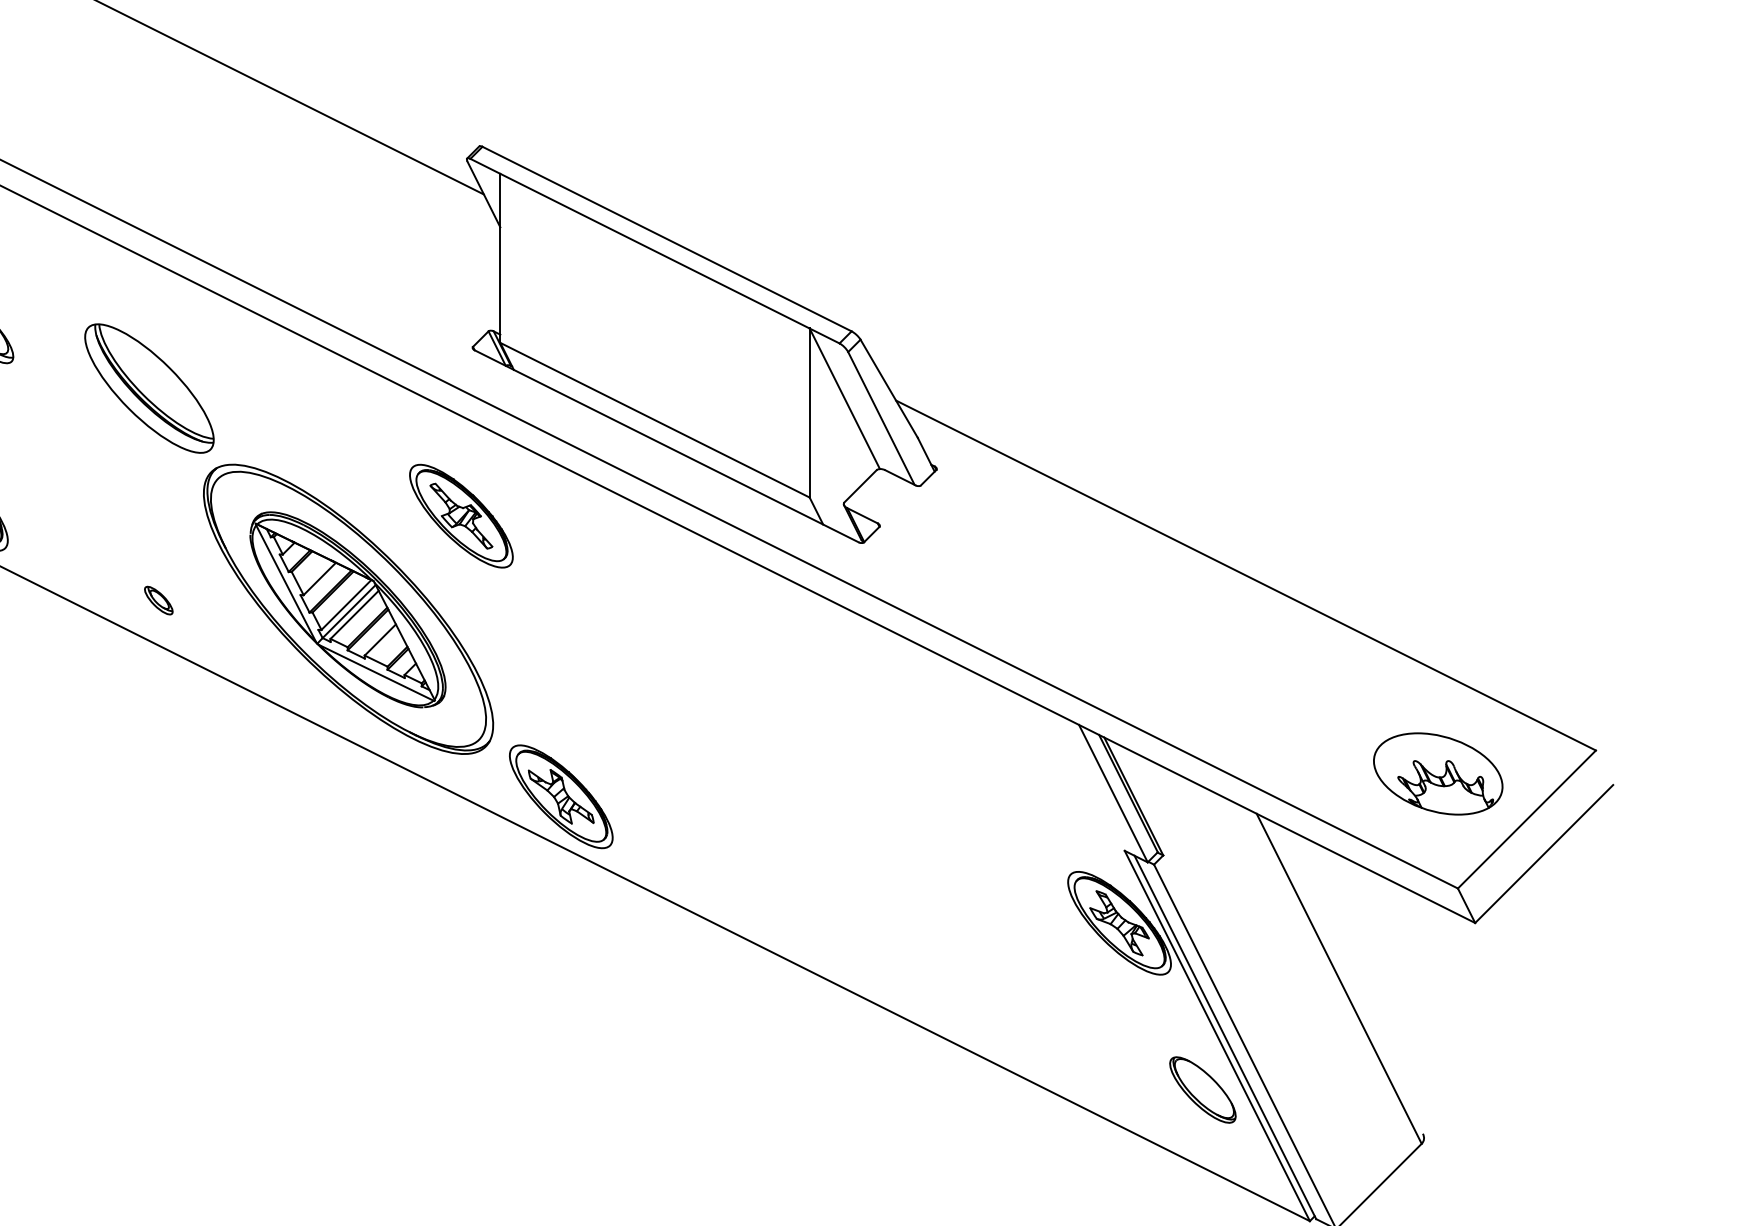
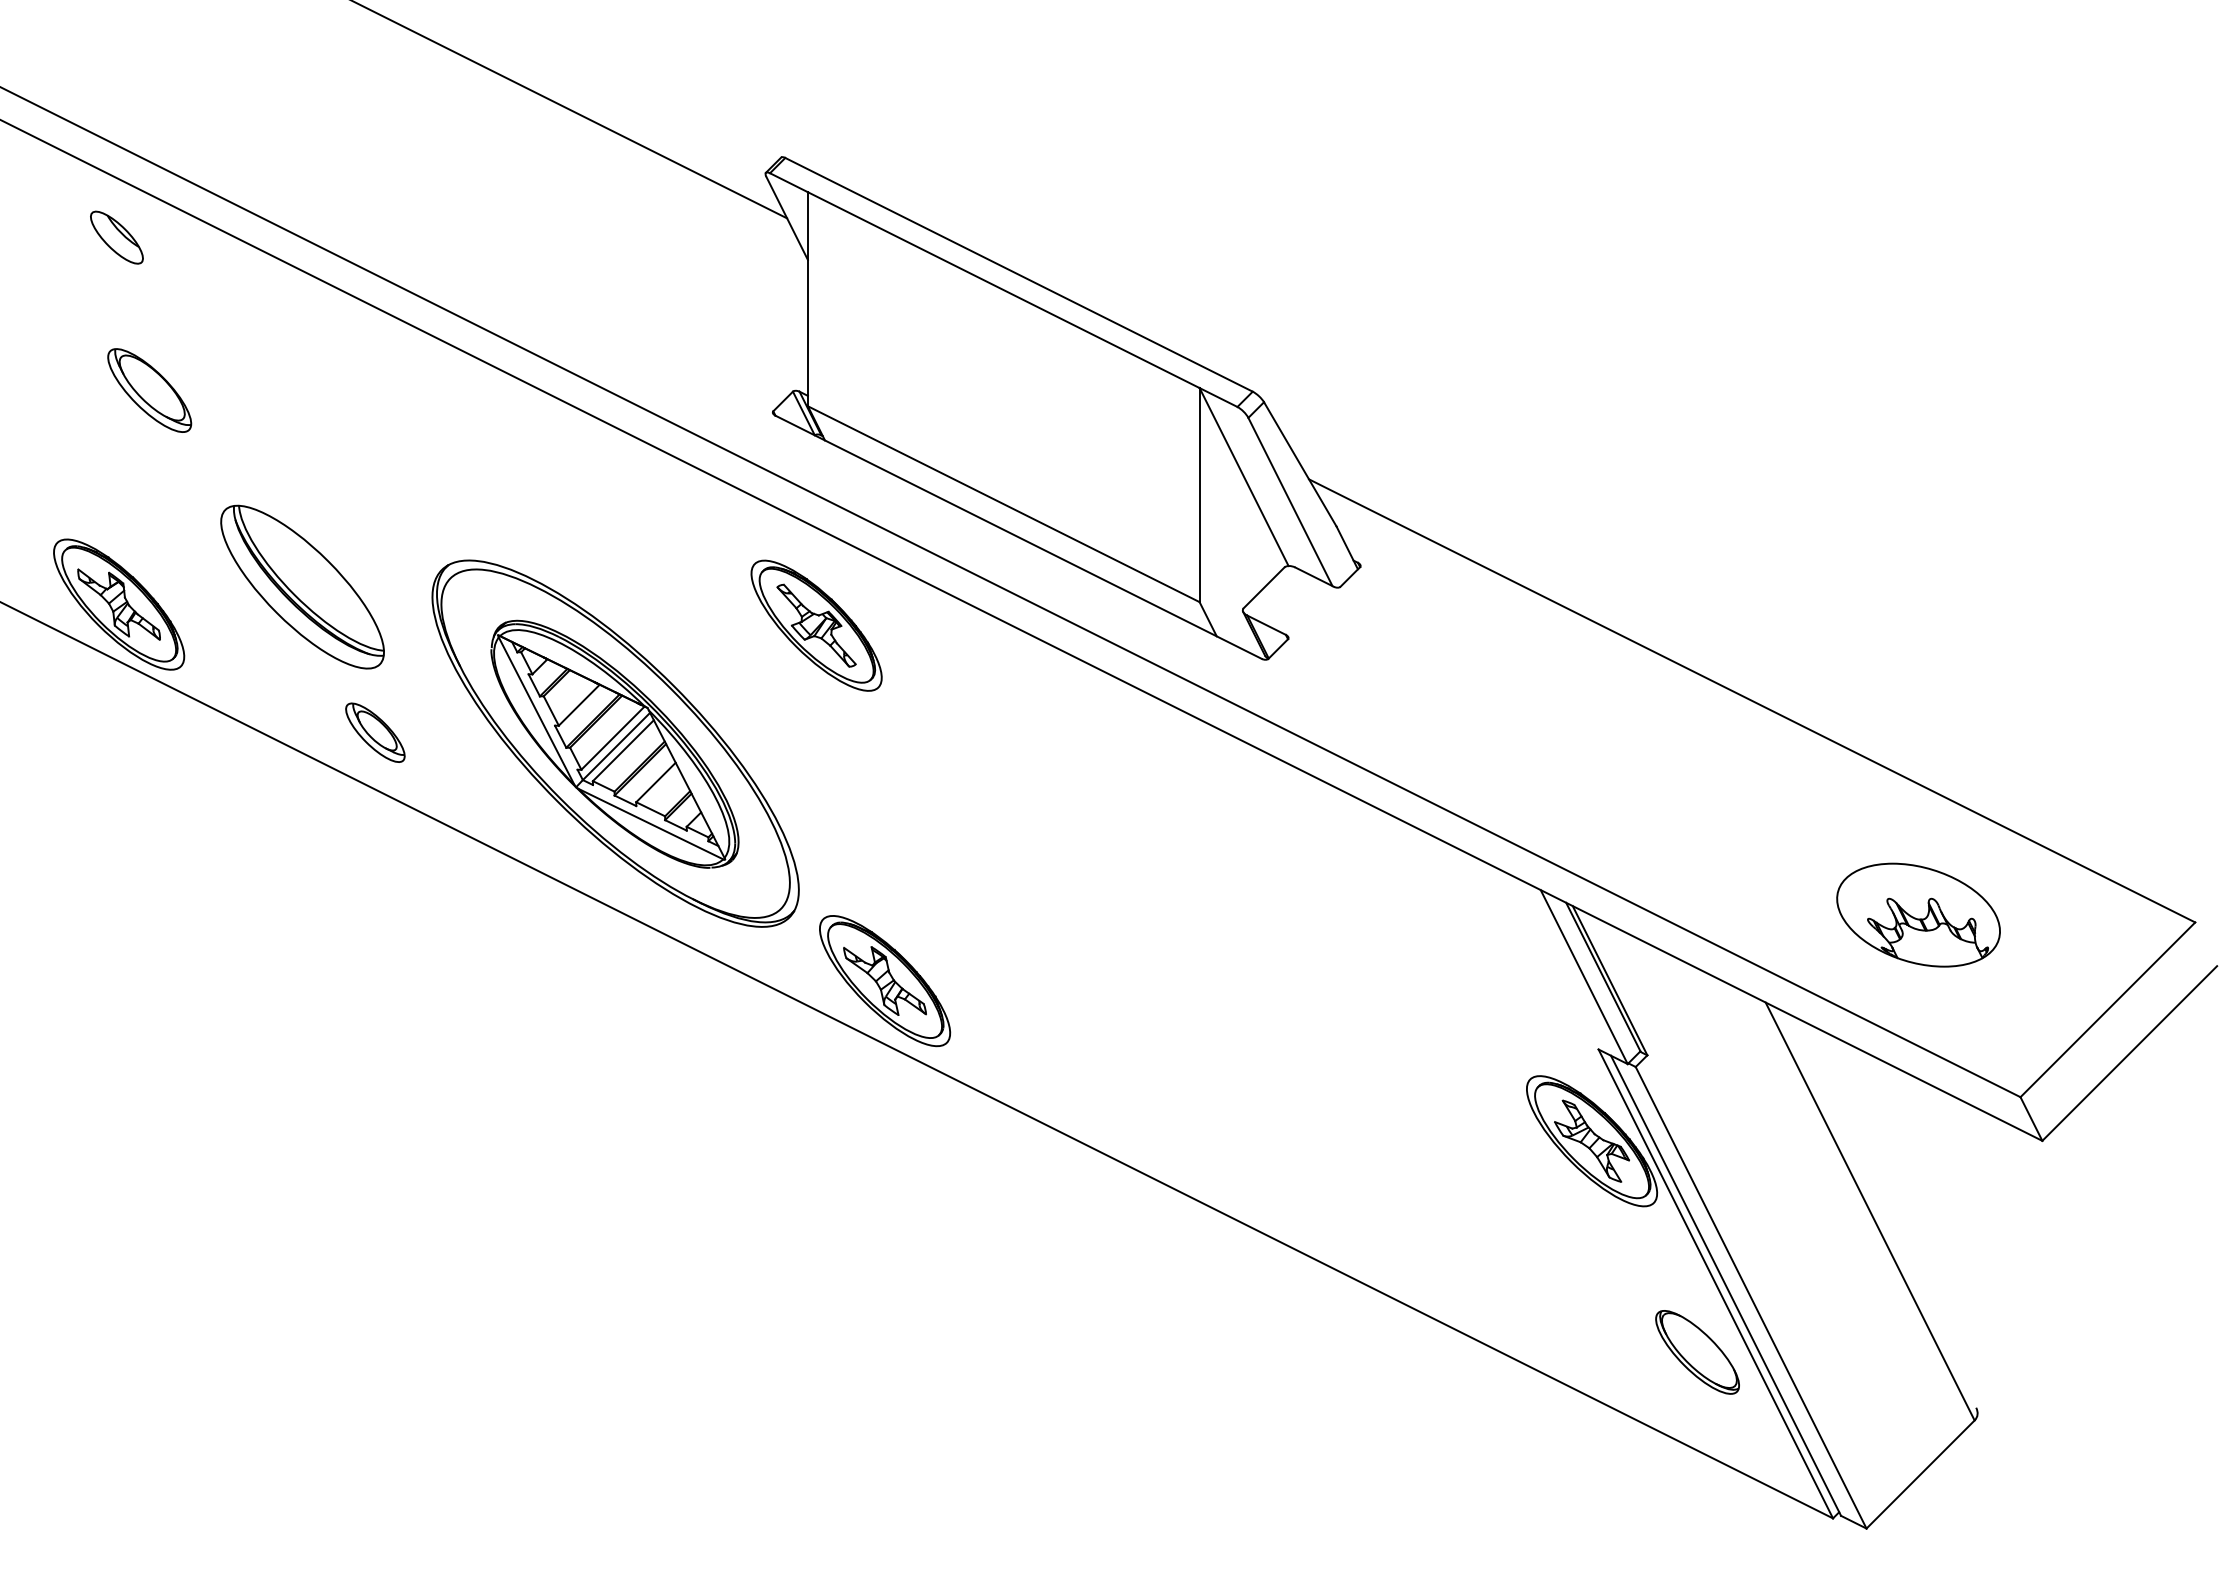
part: (149, 388) -> (302, 586), moved
part: (461, 516) -> (816, 625), moved
part: (158, 600) -> (375, 732), size x1.67
part: (1438, 773) -> (1918, 914), moved

